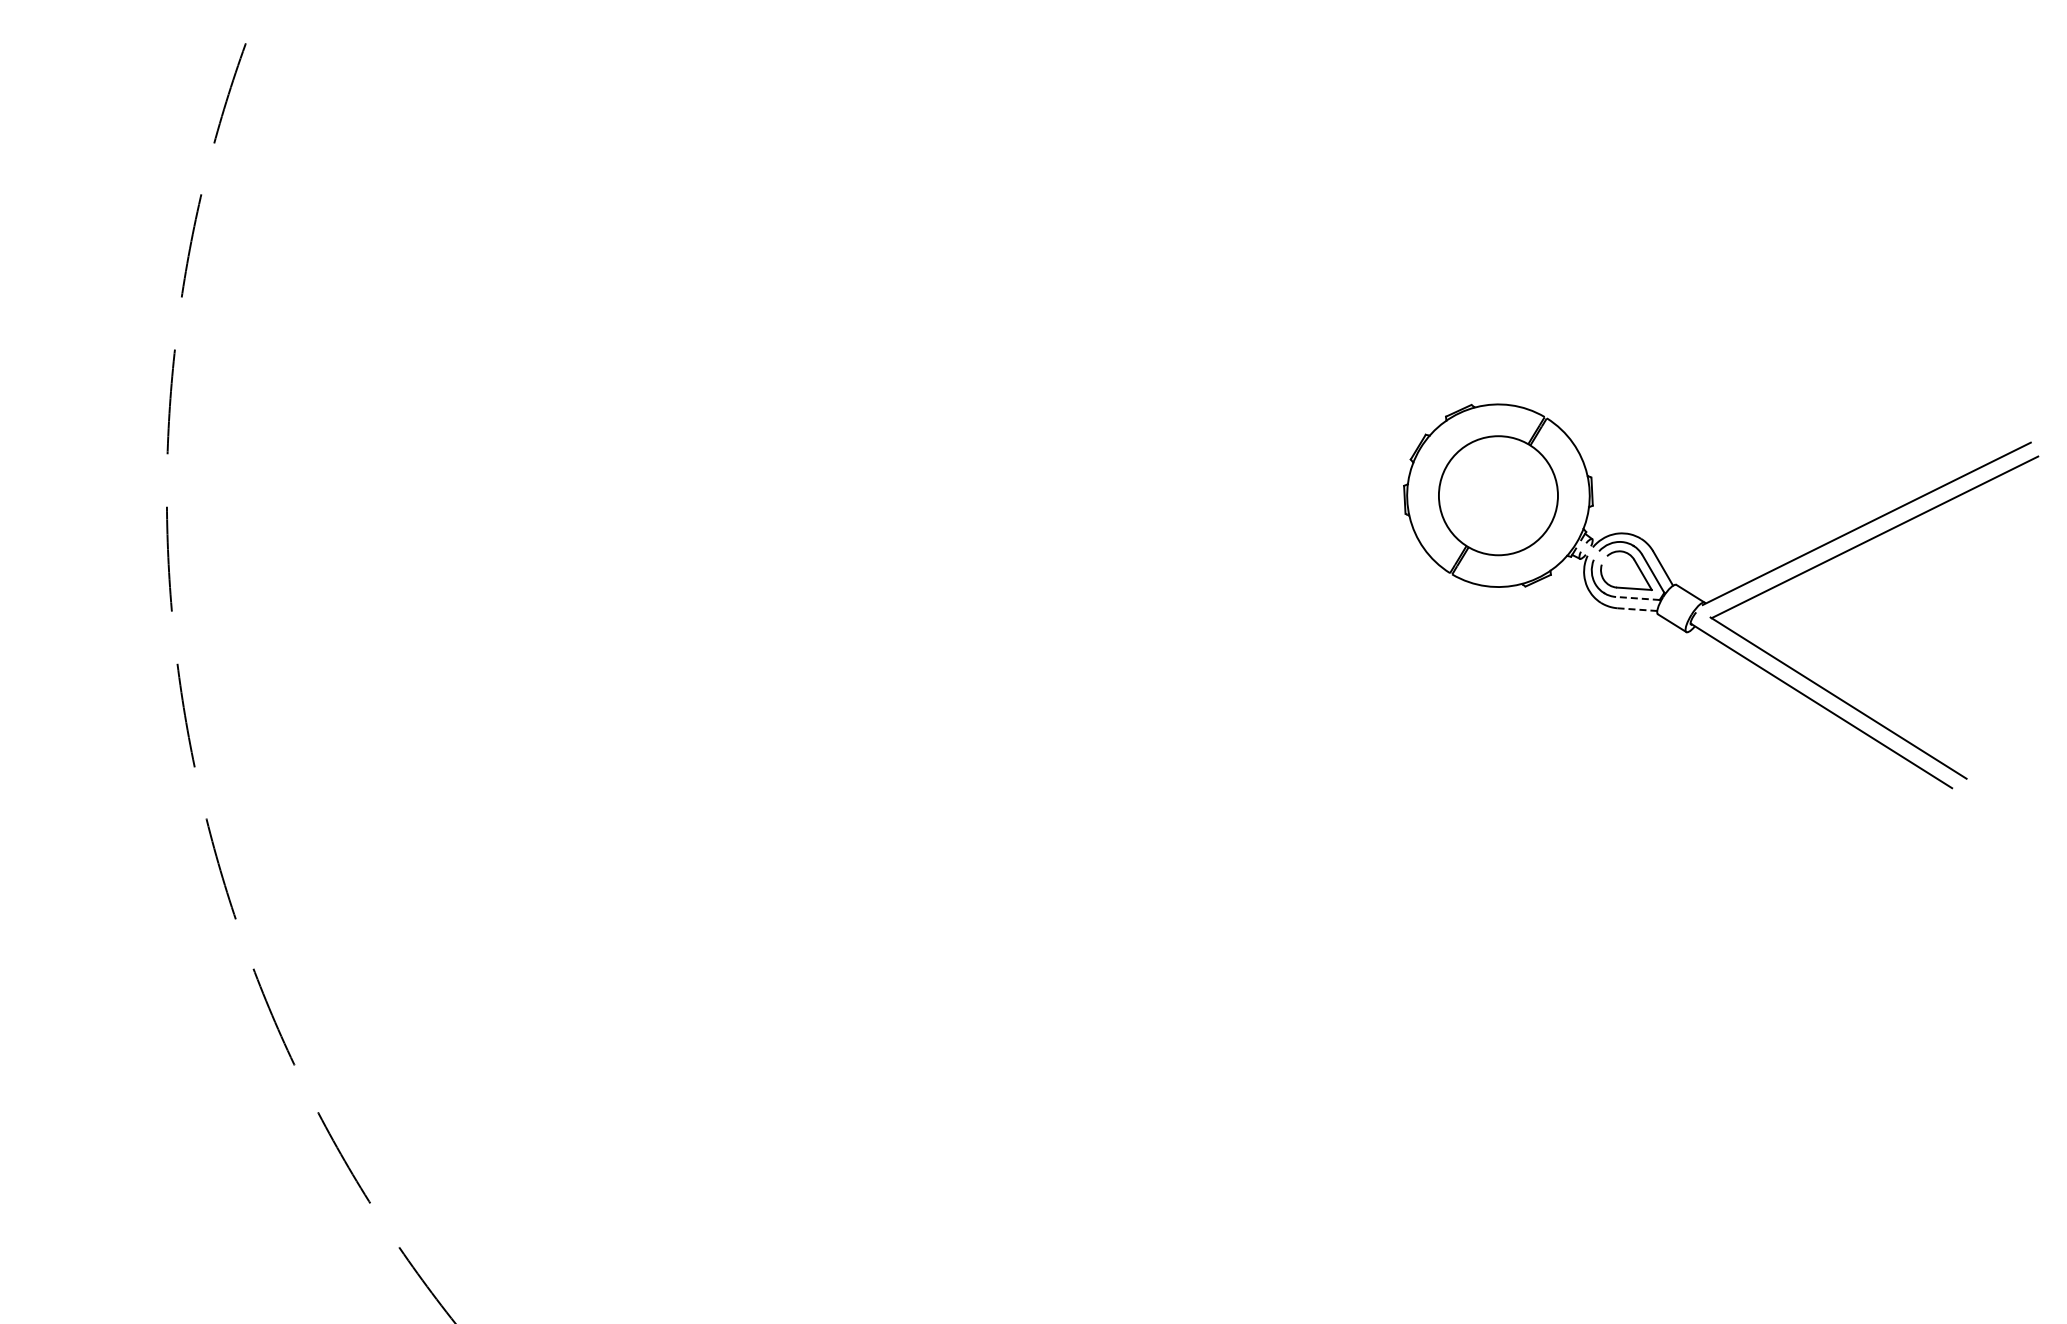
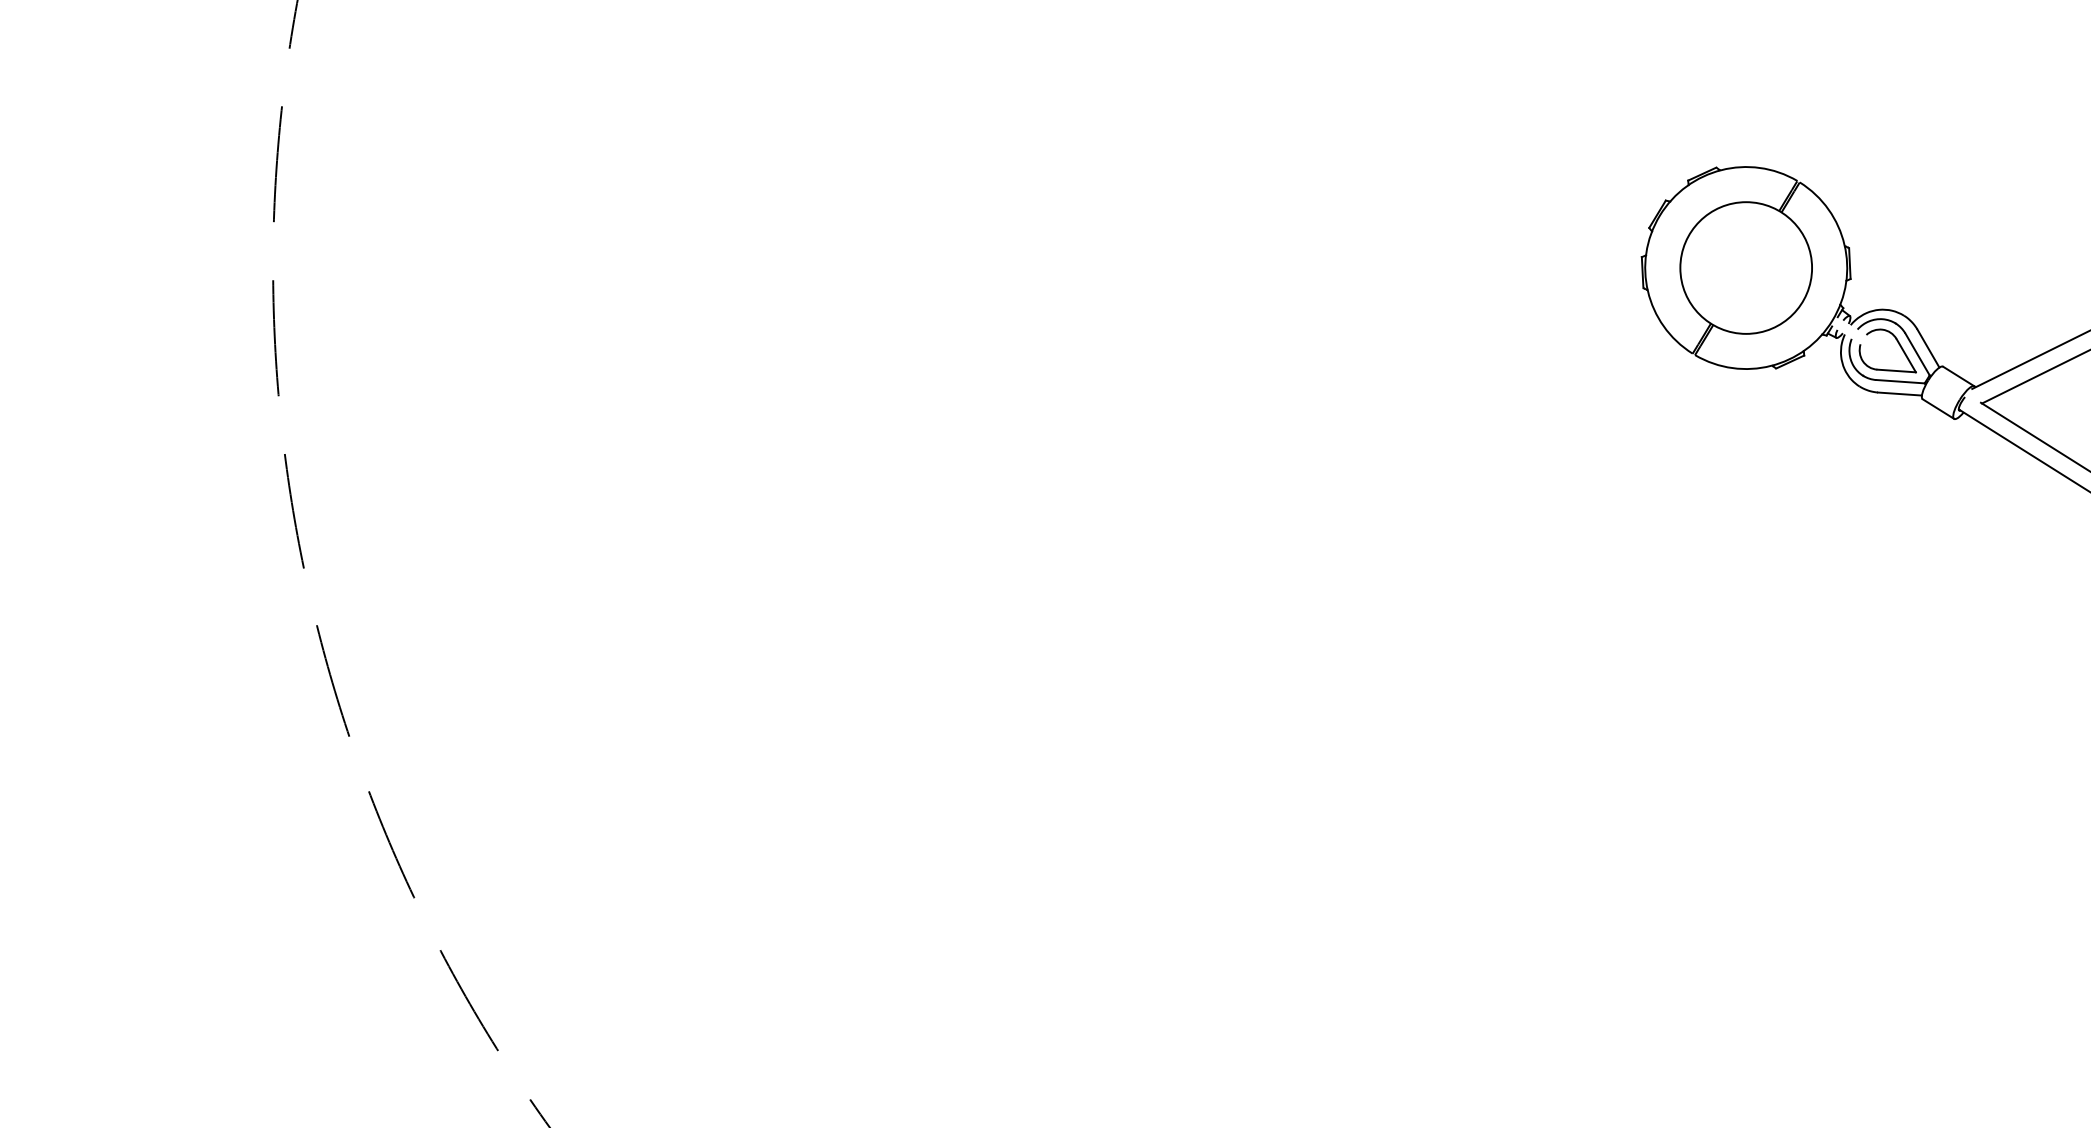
line: (1637, 598) -> (1900, 381), dashed -> solid
line: (1637, 609) -> (1900, 393), dashed -> solid

